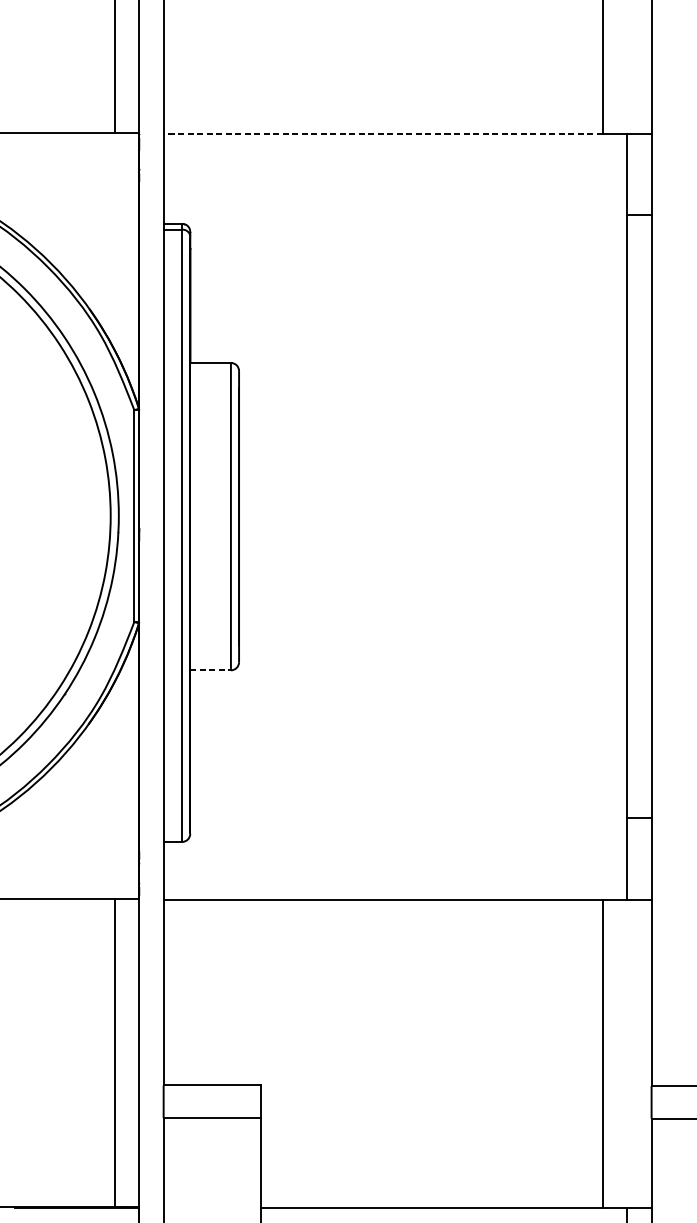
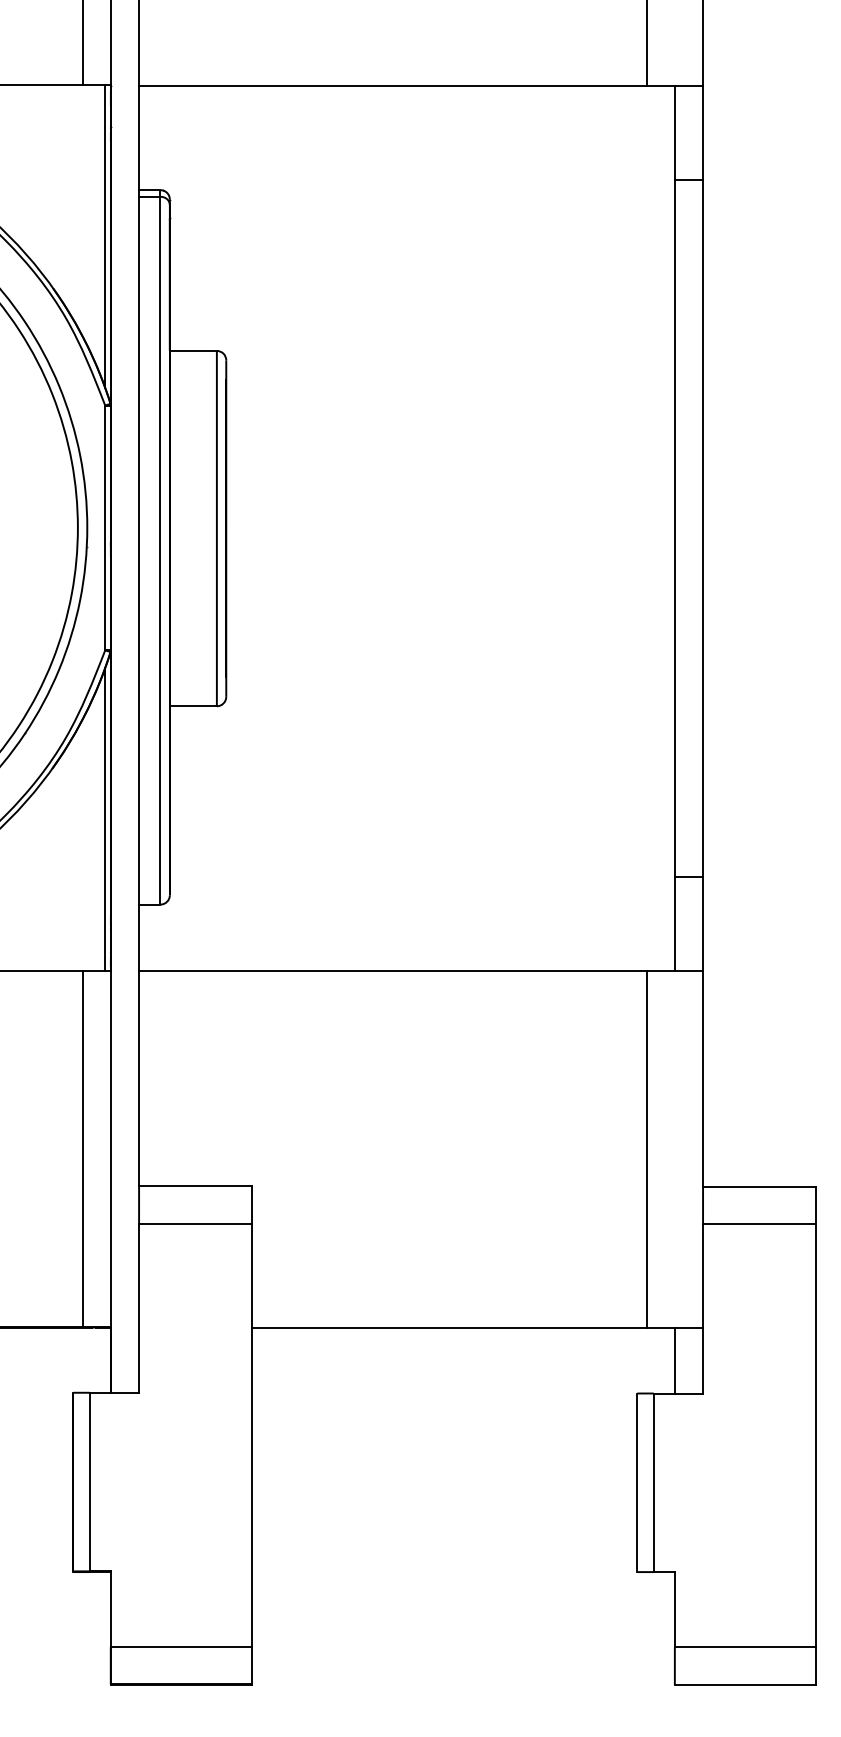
line: (382, 134) -> (392, 86), dashed -> solid
line: (134, 263) -> (105, 236), added
line: (210, 670) -> (193, 706), dashed -> solid
line: (134, 768) -> (105, 819), added

